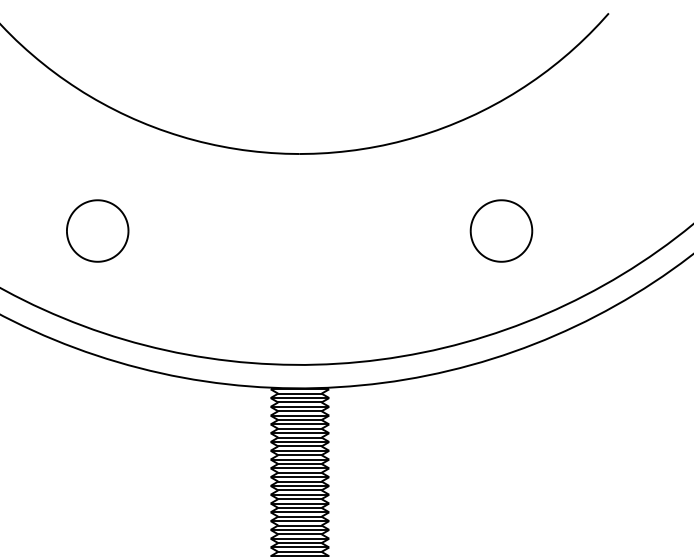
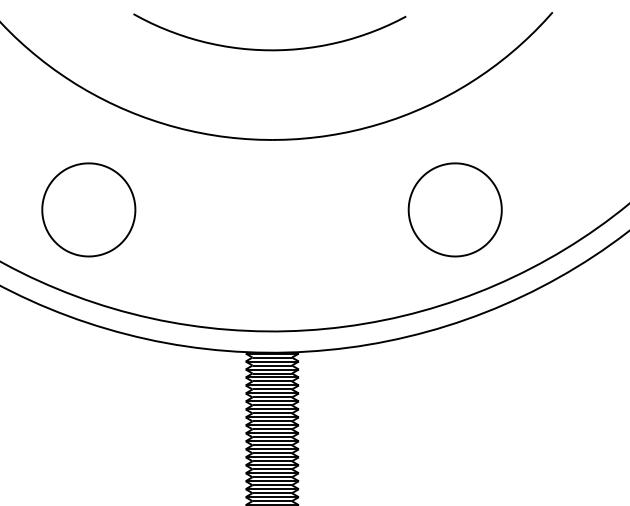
curve: (297, 54) -> (270, 49), added
part: (97, 230) -> (88, 209), size x1.67
part: (501, 230) -> (455, 209), size x1.67

